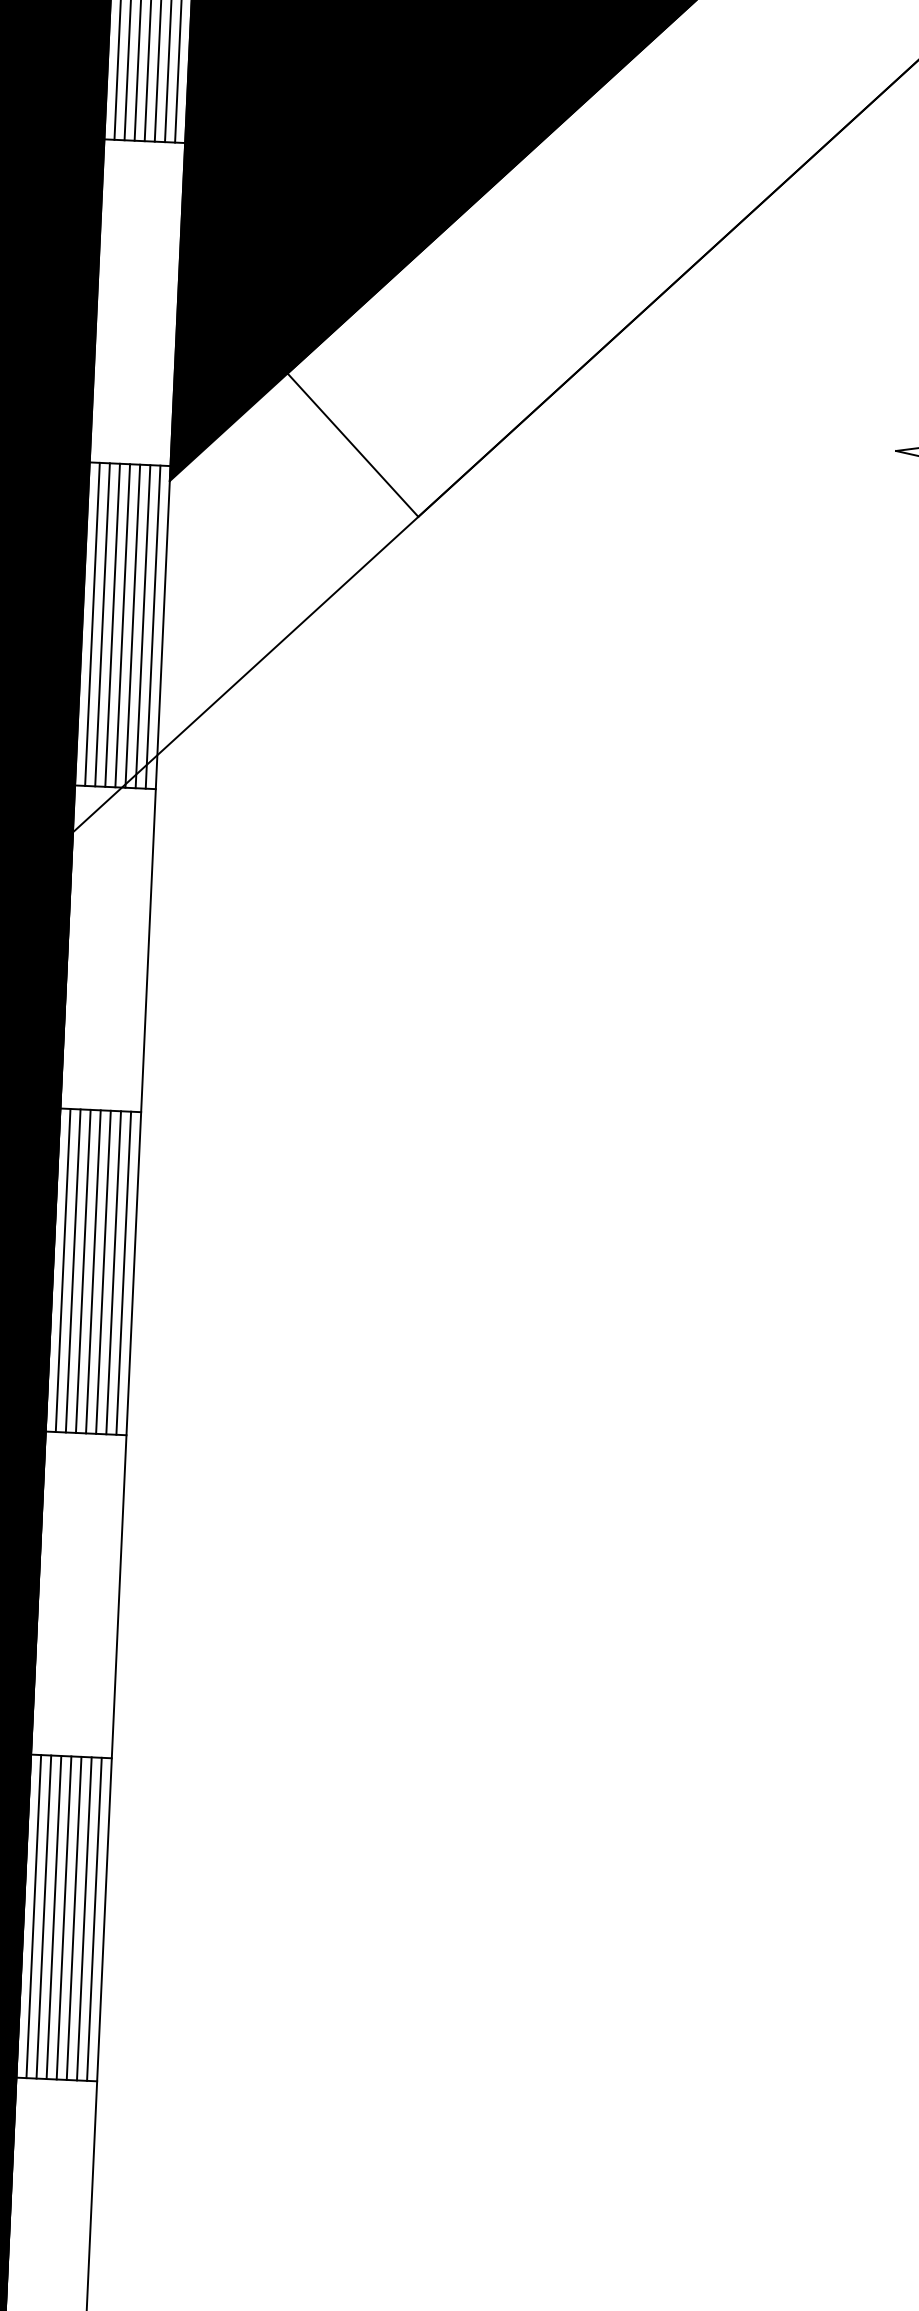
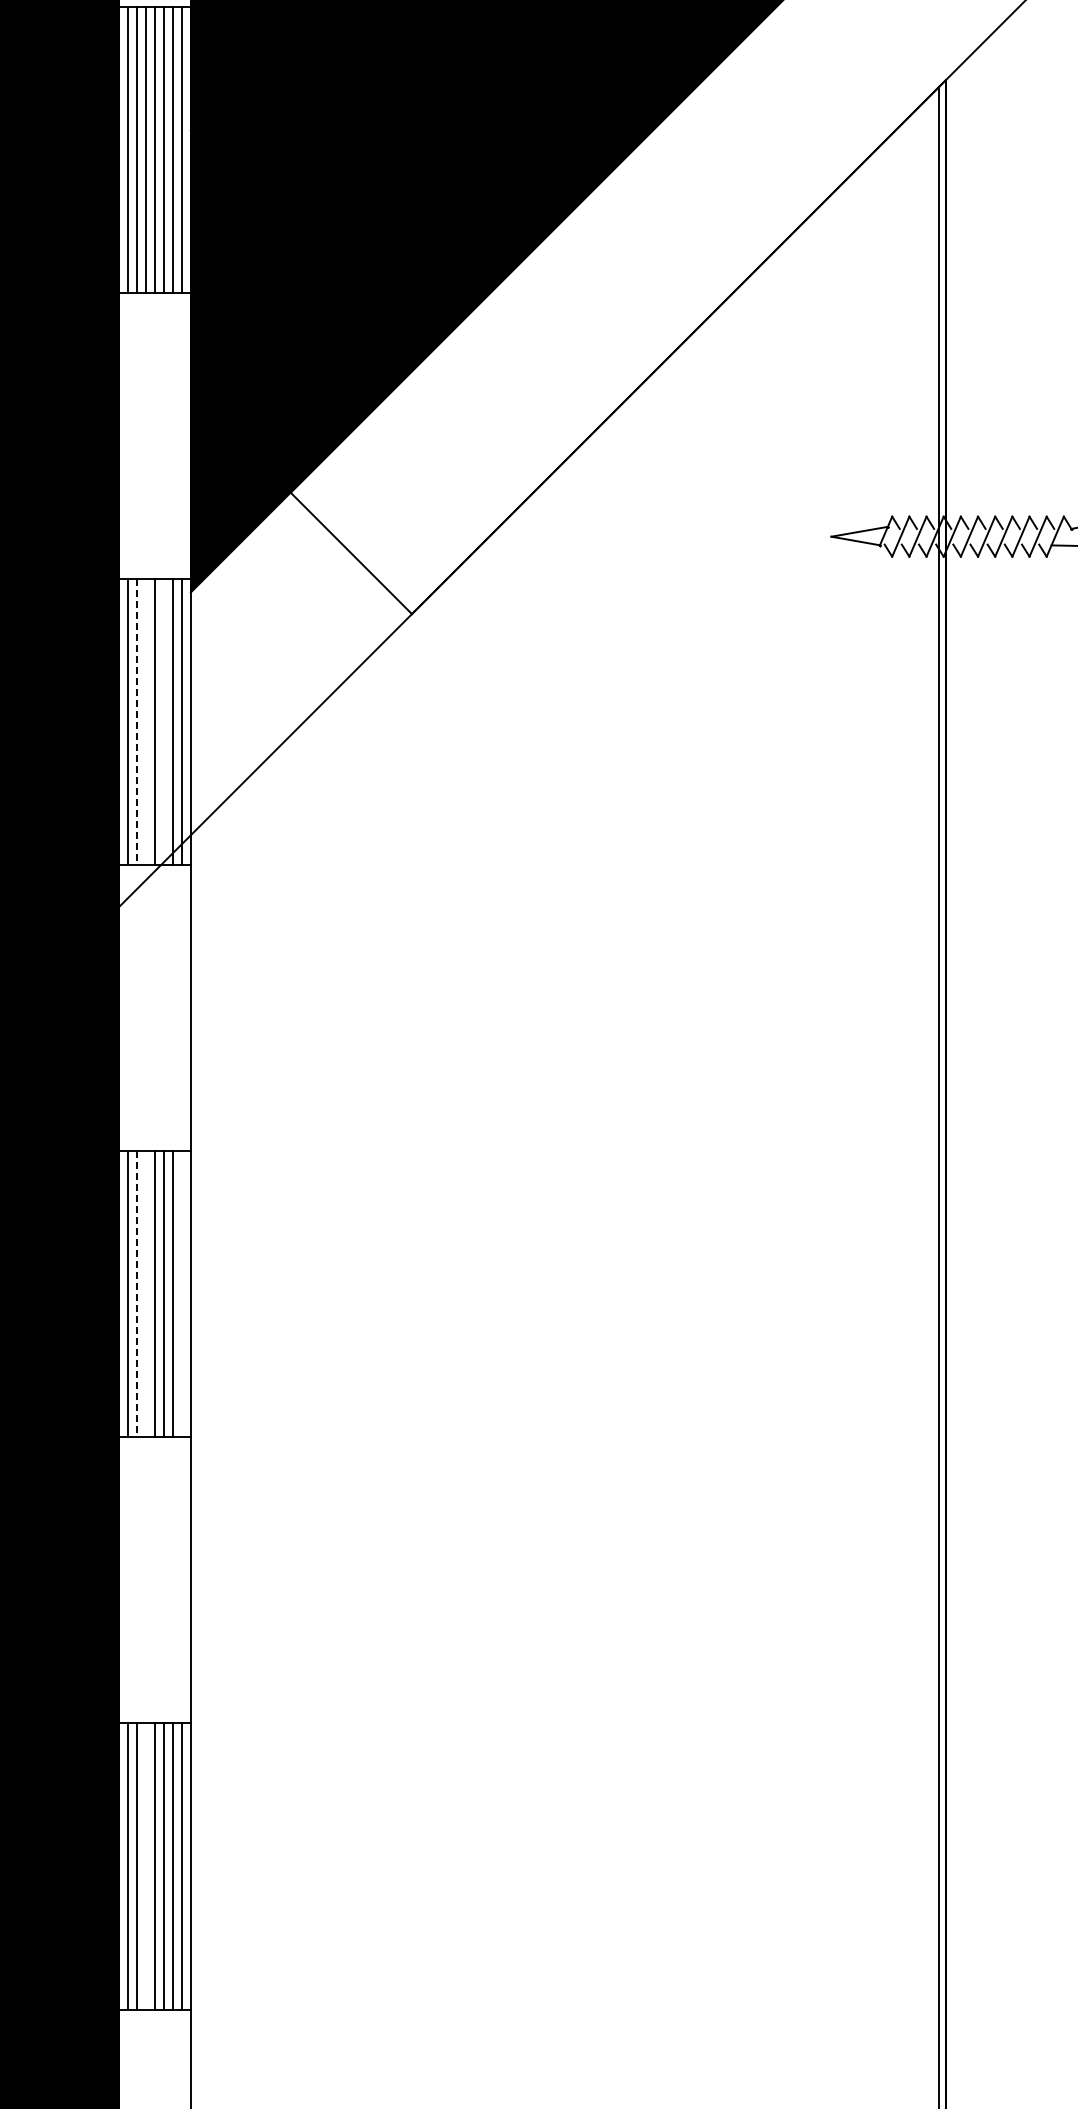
line: (102, 625) -> (137, 722), solid -> dashed
line: (113, 625) -> (146, 722), removed
line: (132, 626) -> (163, 722), removed
line: (73, 1271) -> (137, 1294), solid -> dashed
line: (83, 1271) -> (146, 1294), removed
line: (123, 1273) -> (181, 1294), removed
line: (54, 1917) -> (146, 1866), removed

